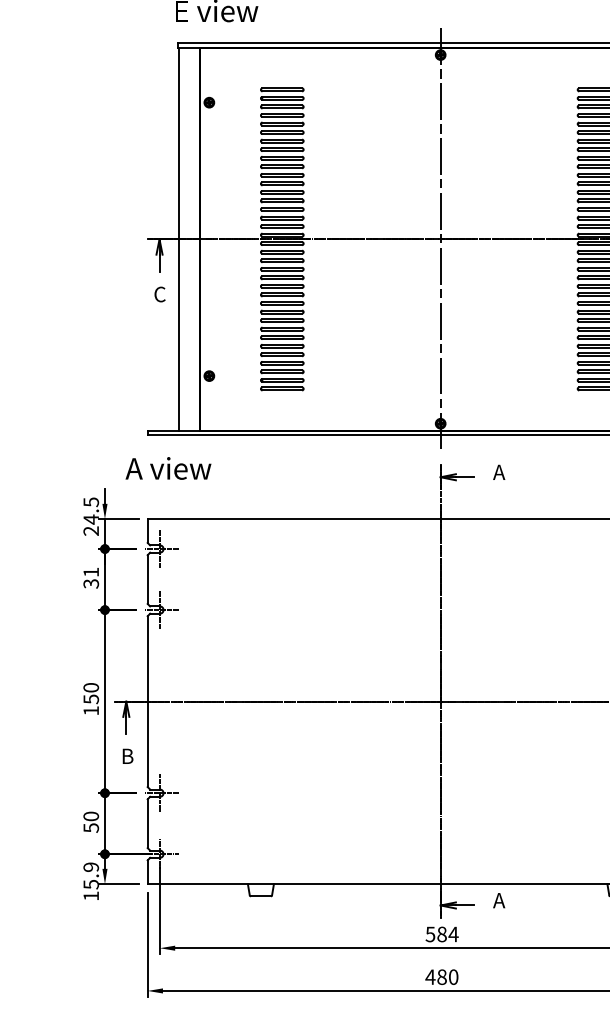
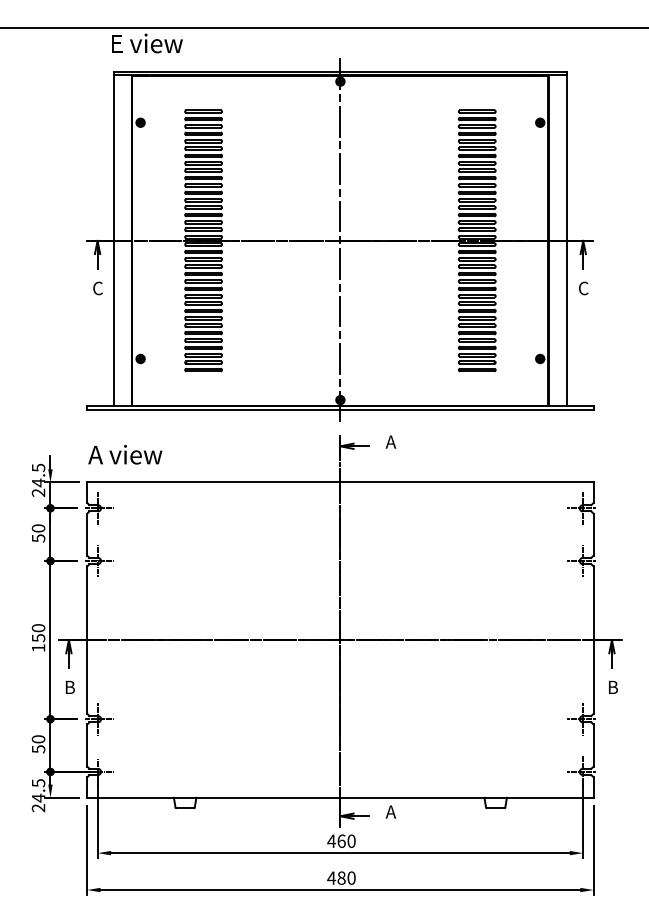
text: (168, 468) -> (125, 454), moved
text: (91, 578) -> (38, 533), 31 -> 50
text: (91, 881) -> (38, 795), 15.9 -> 24.5
text: (441, 933) -> (341, 840), 584 -> 460

